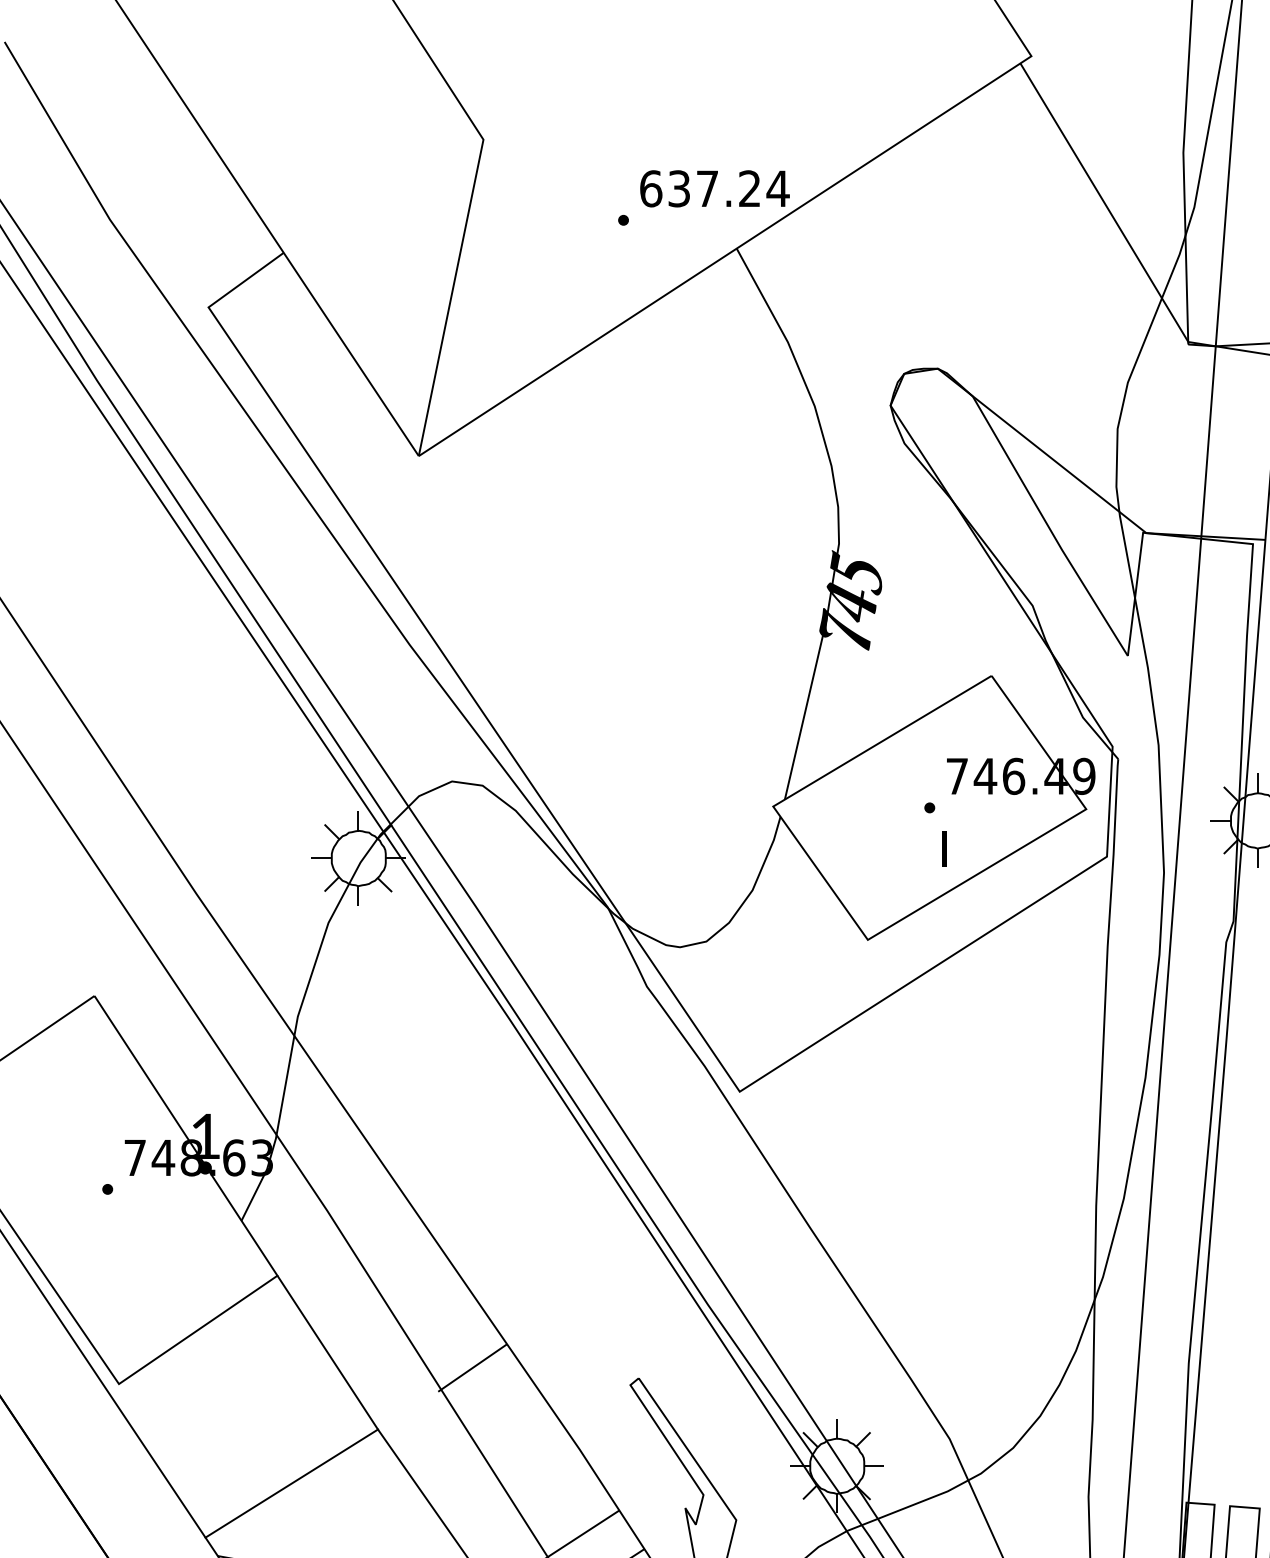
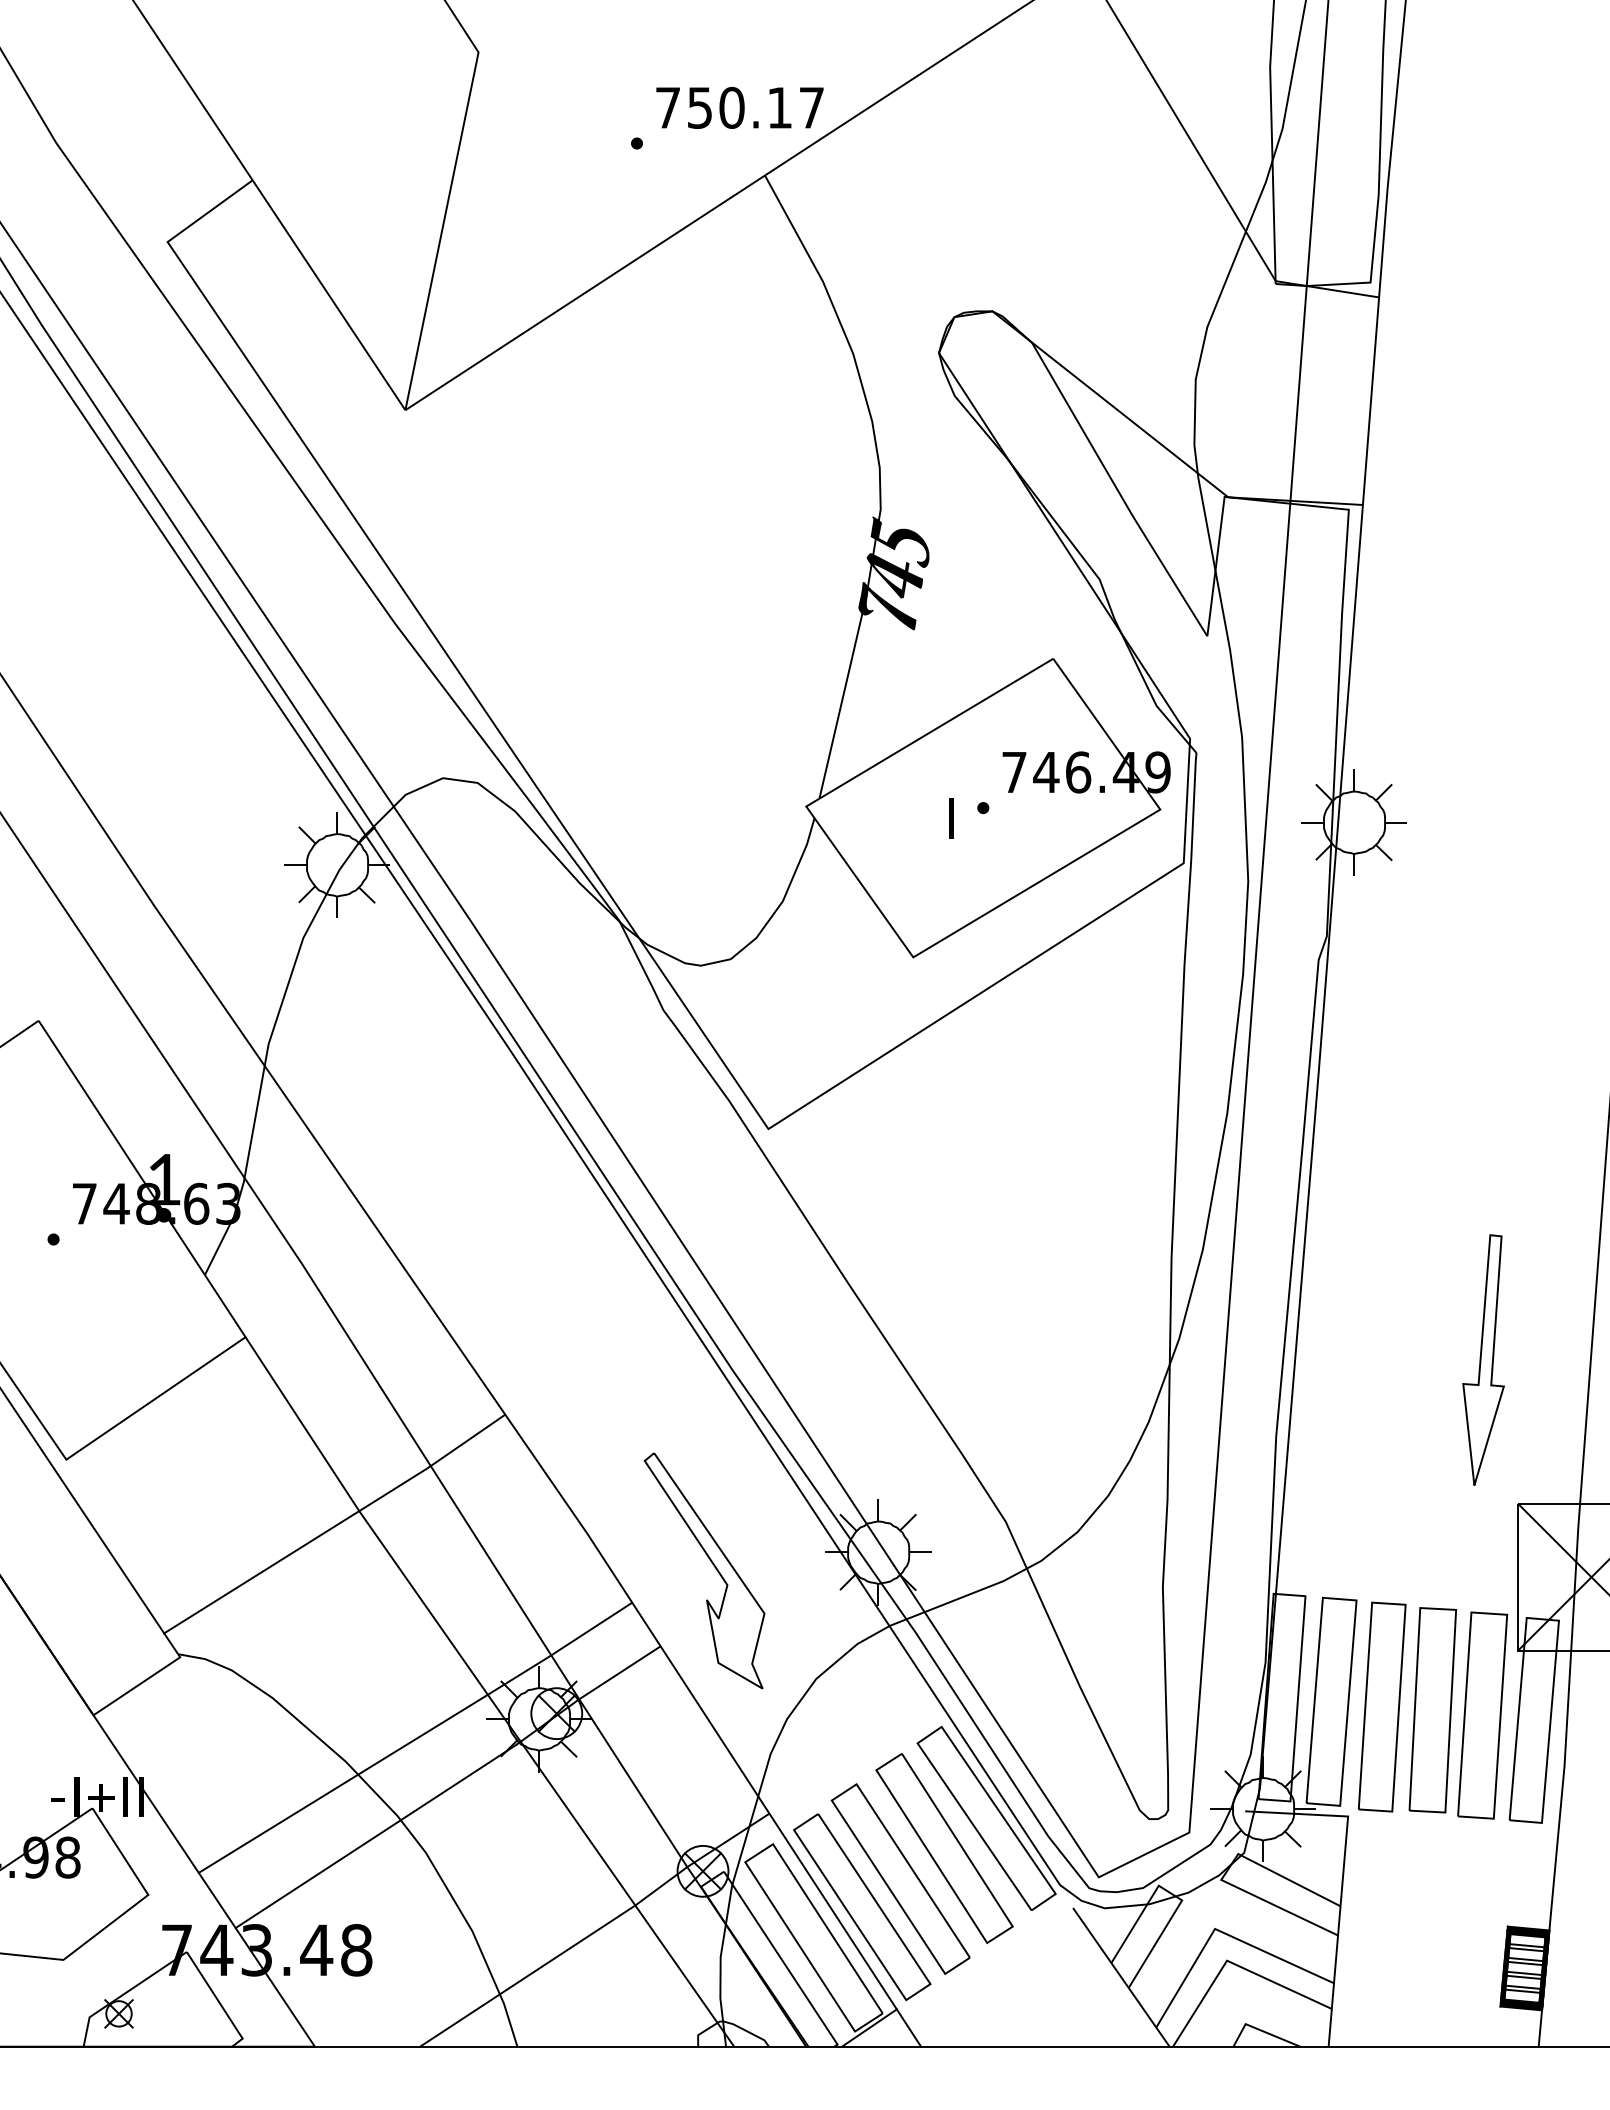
text: (715, 188) -> (740, 107), 637.24 -> 750.17
text: (944, 848) -> (951, 818), moved
line: (408, 1410) -> (393, 1489), added

